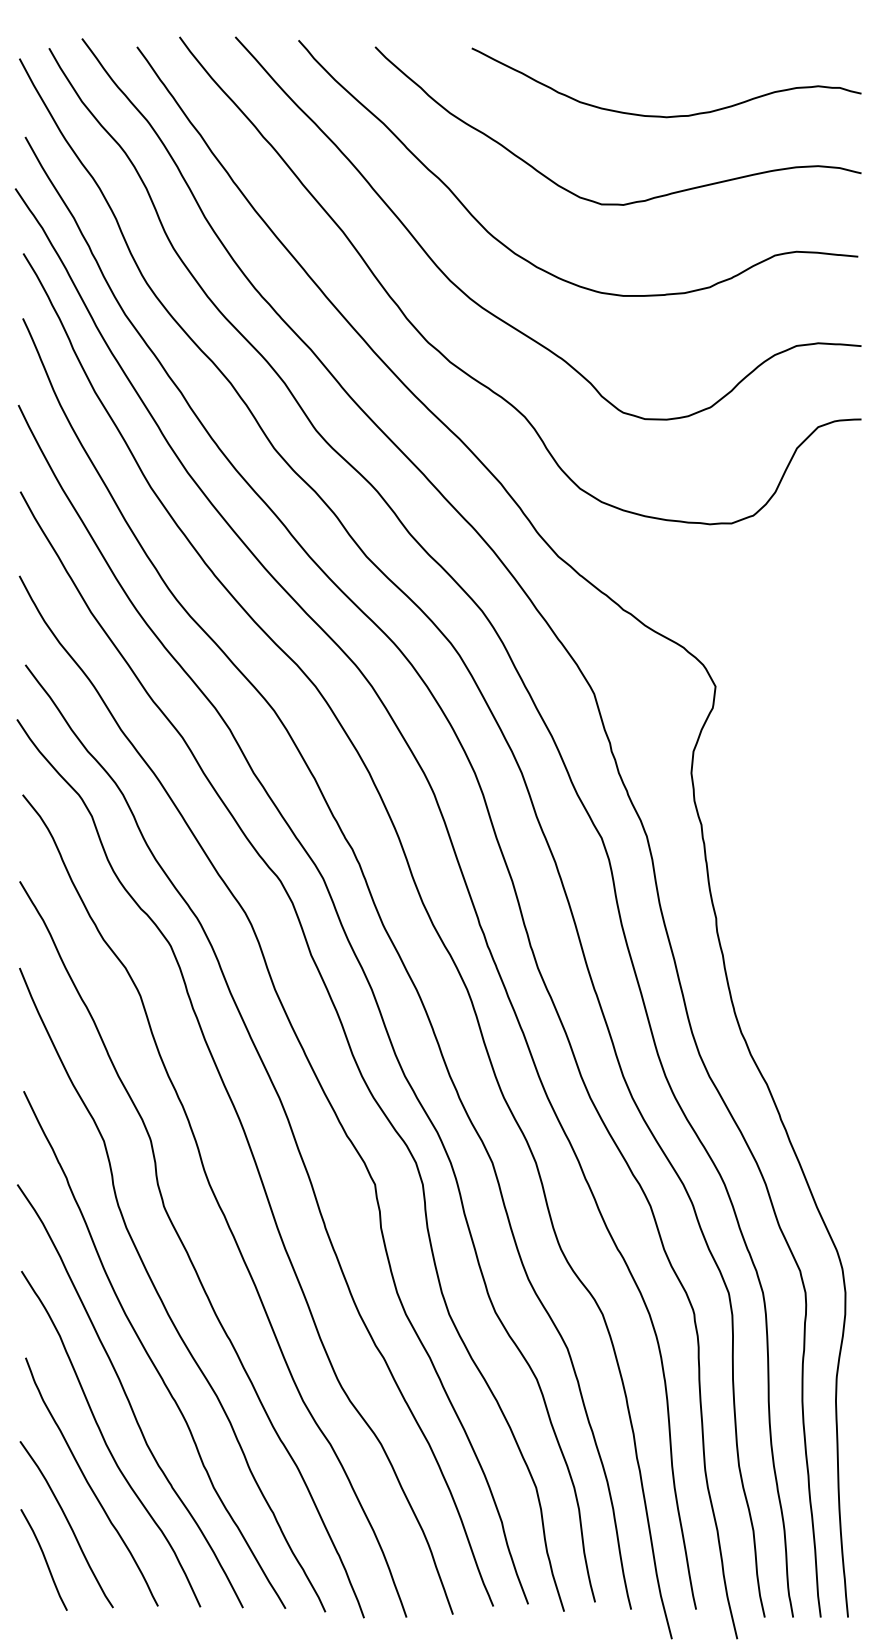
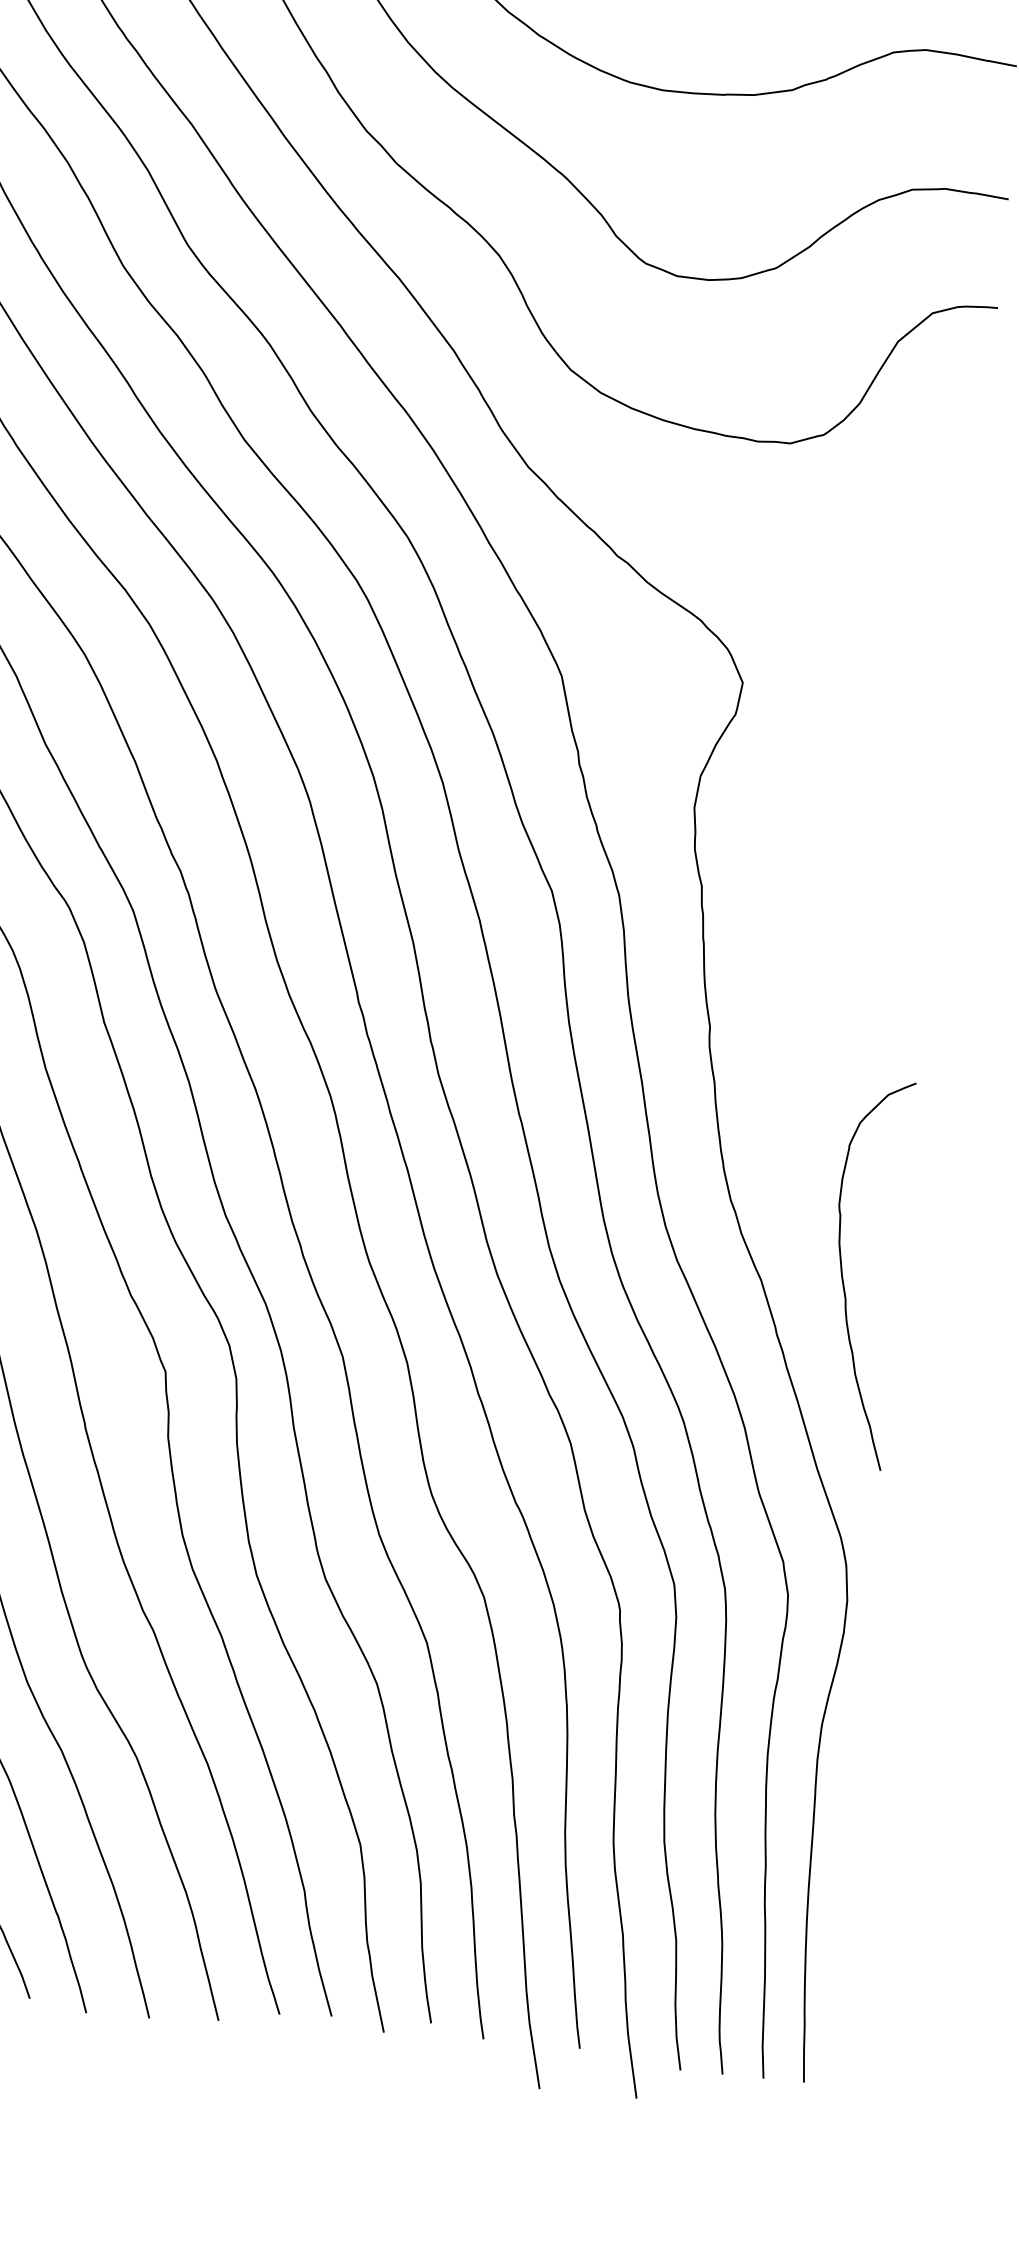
curve: (821, 1073) -> (843, 1272), added

